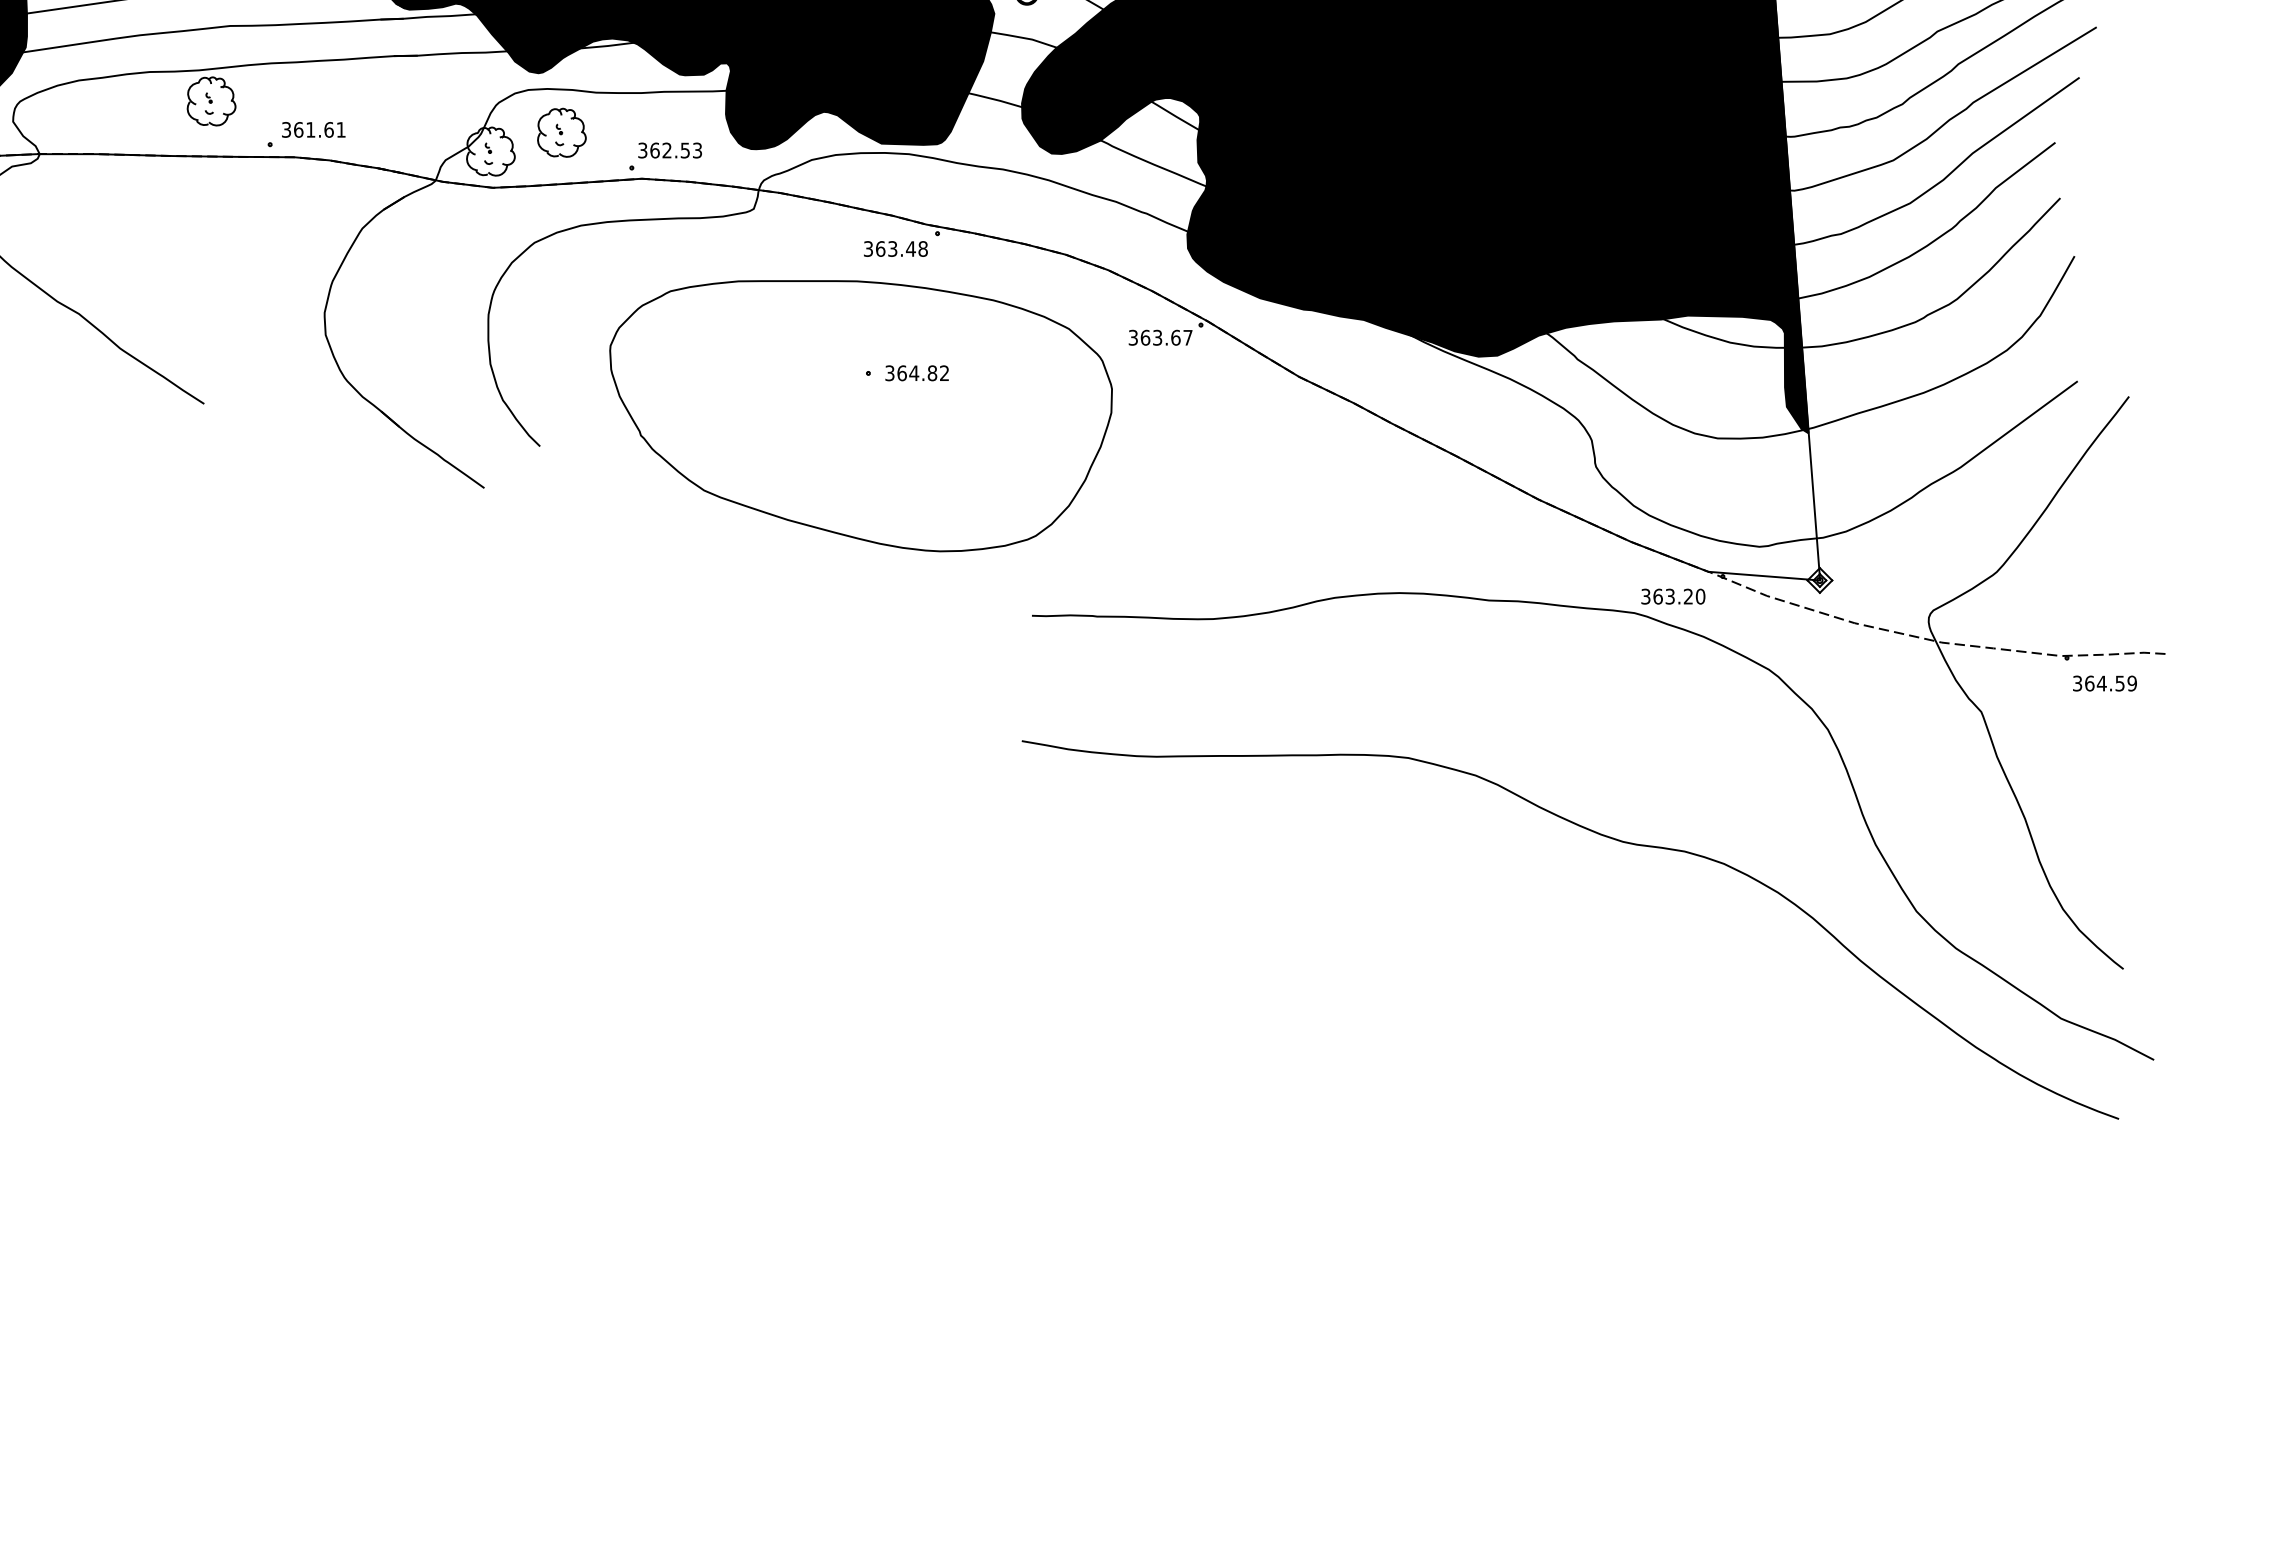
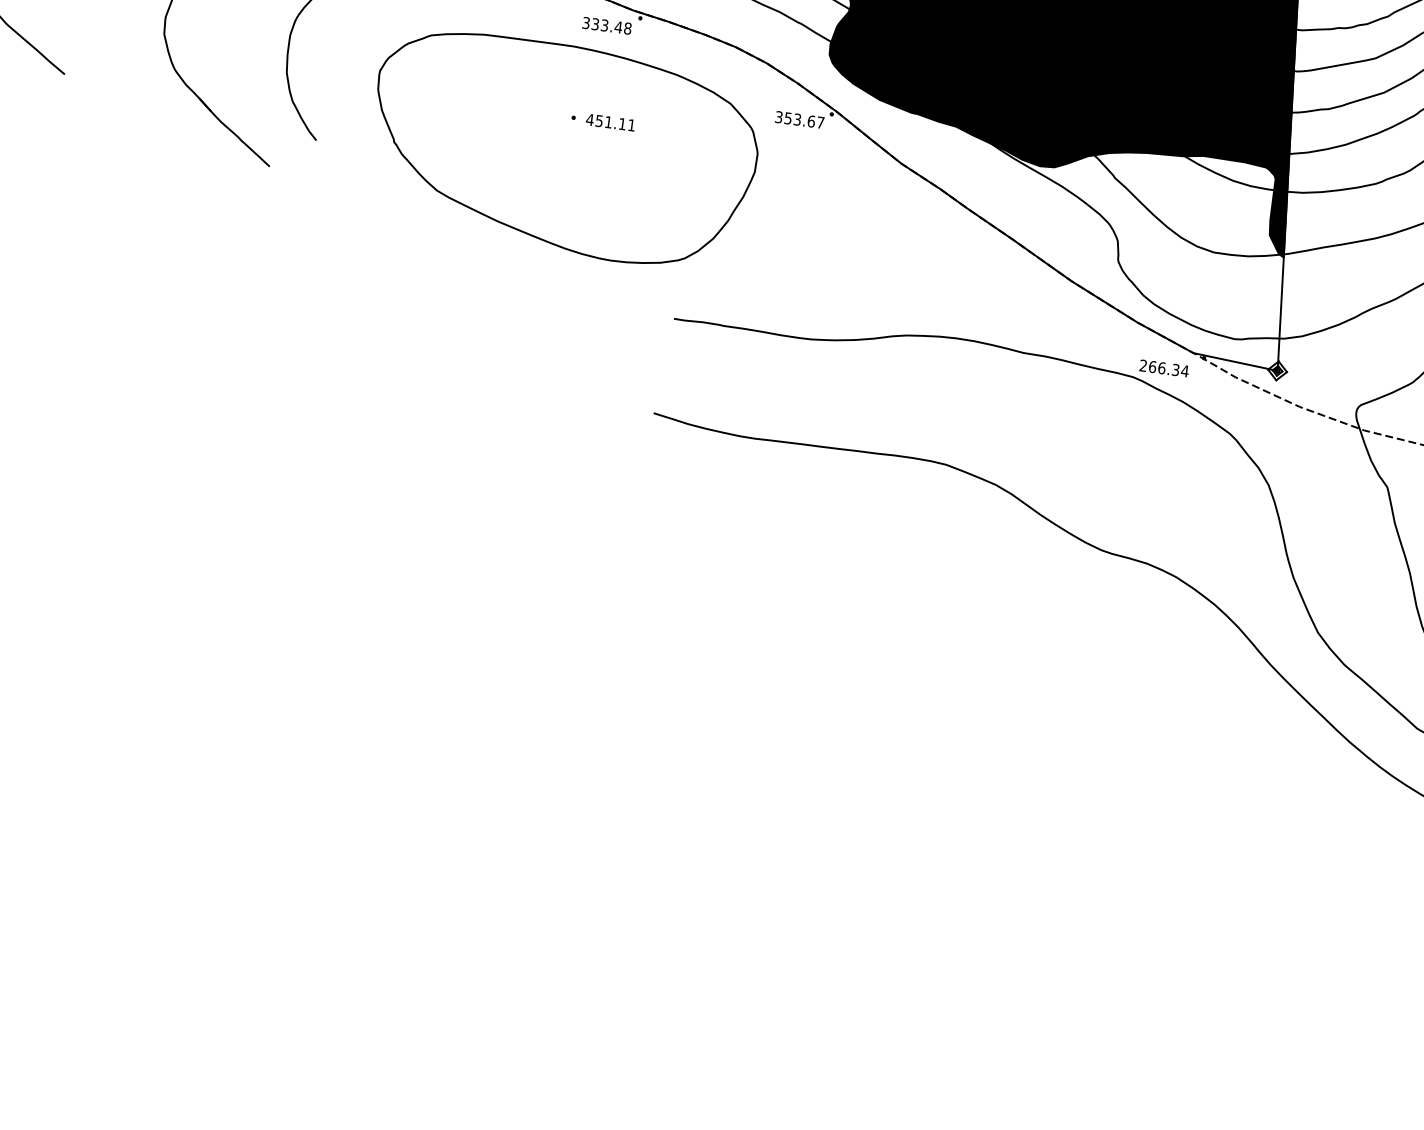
text: (880, 248) -> (595, 23), 363.48 -> 333.48
text: (1145, 337) -> (788, 118), 363.67 -> 353.67
text: (916, 373) -> (610, 122), 364.82 -> 451.11
text: (1673, 596) -> (1164, 368), 363.20 -> 266.34

